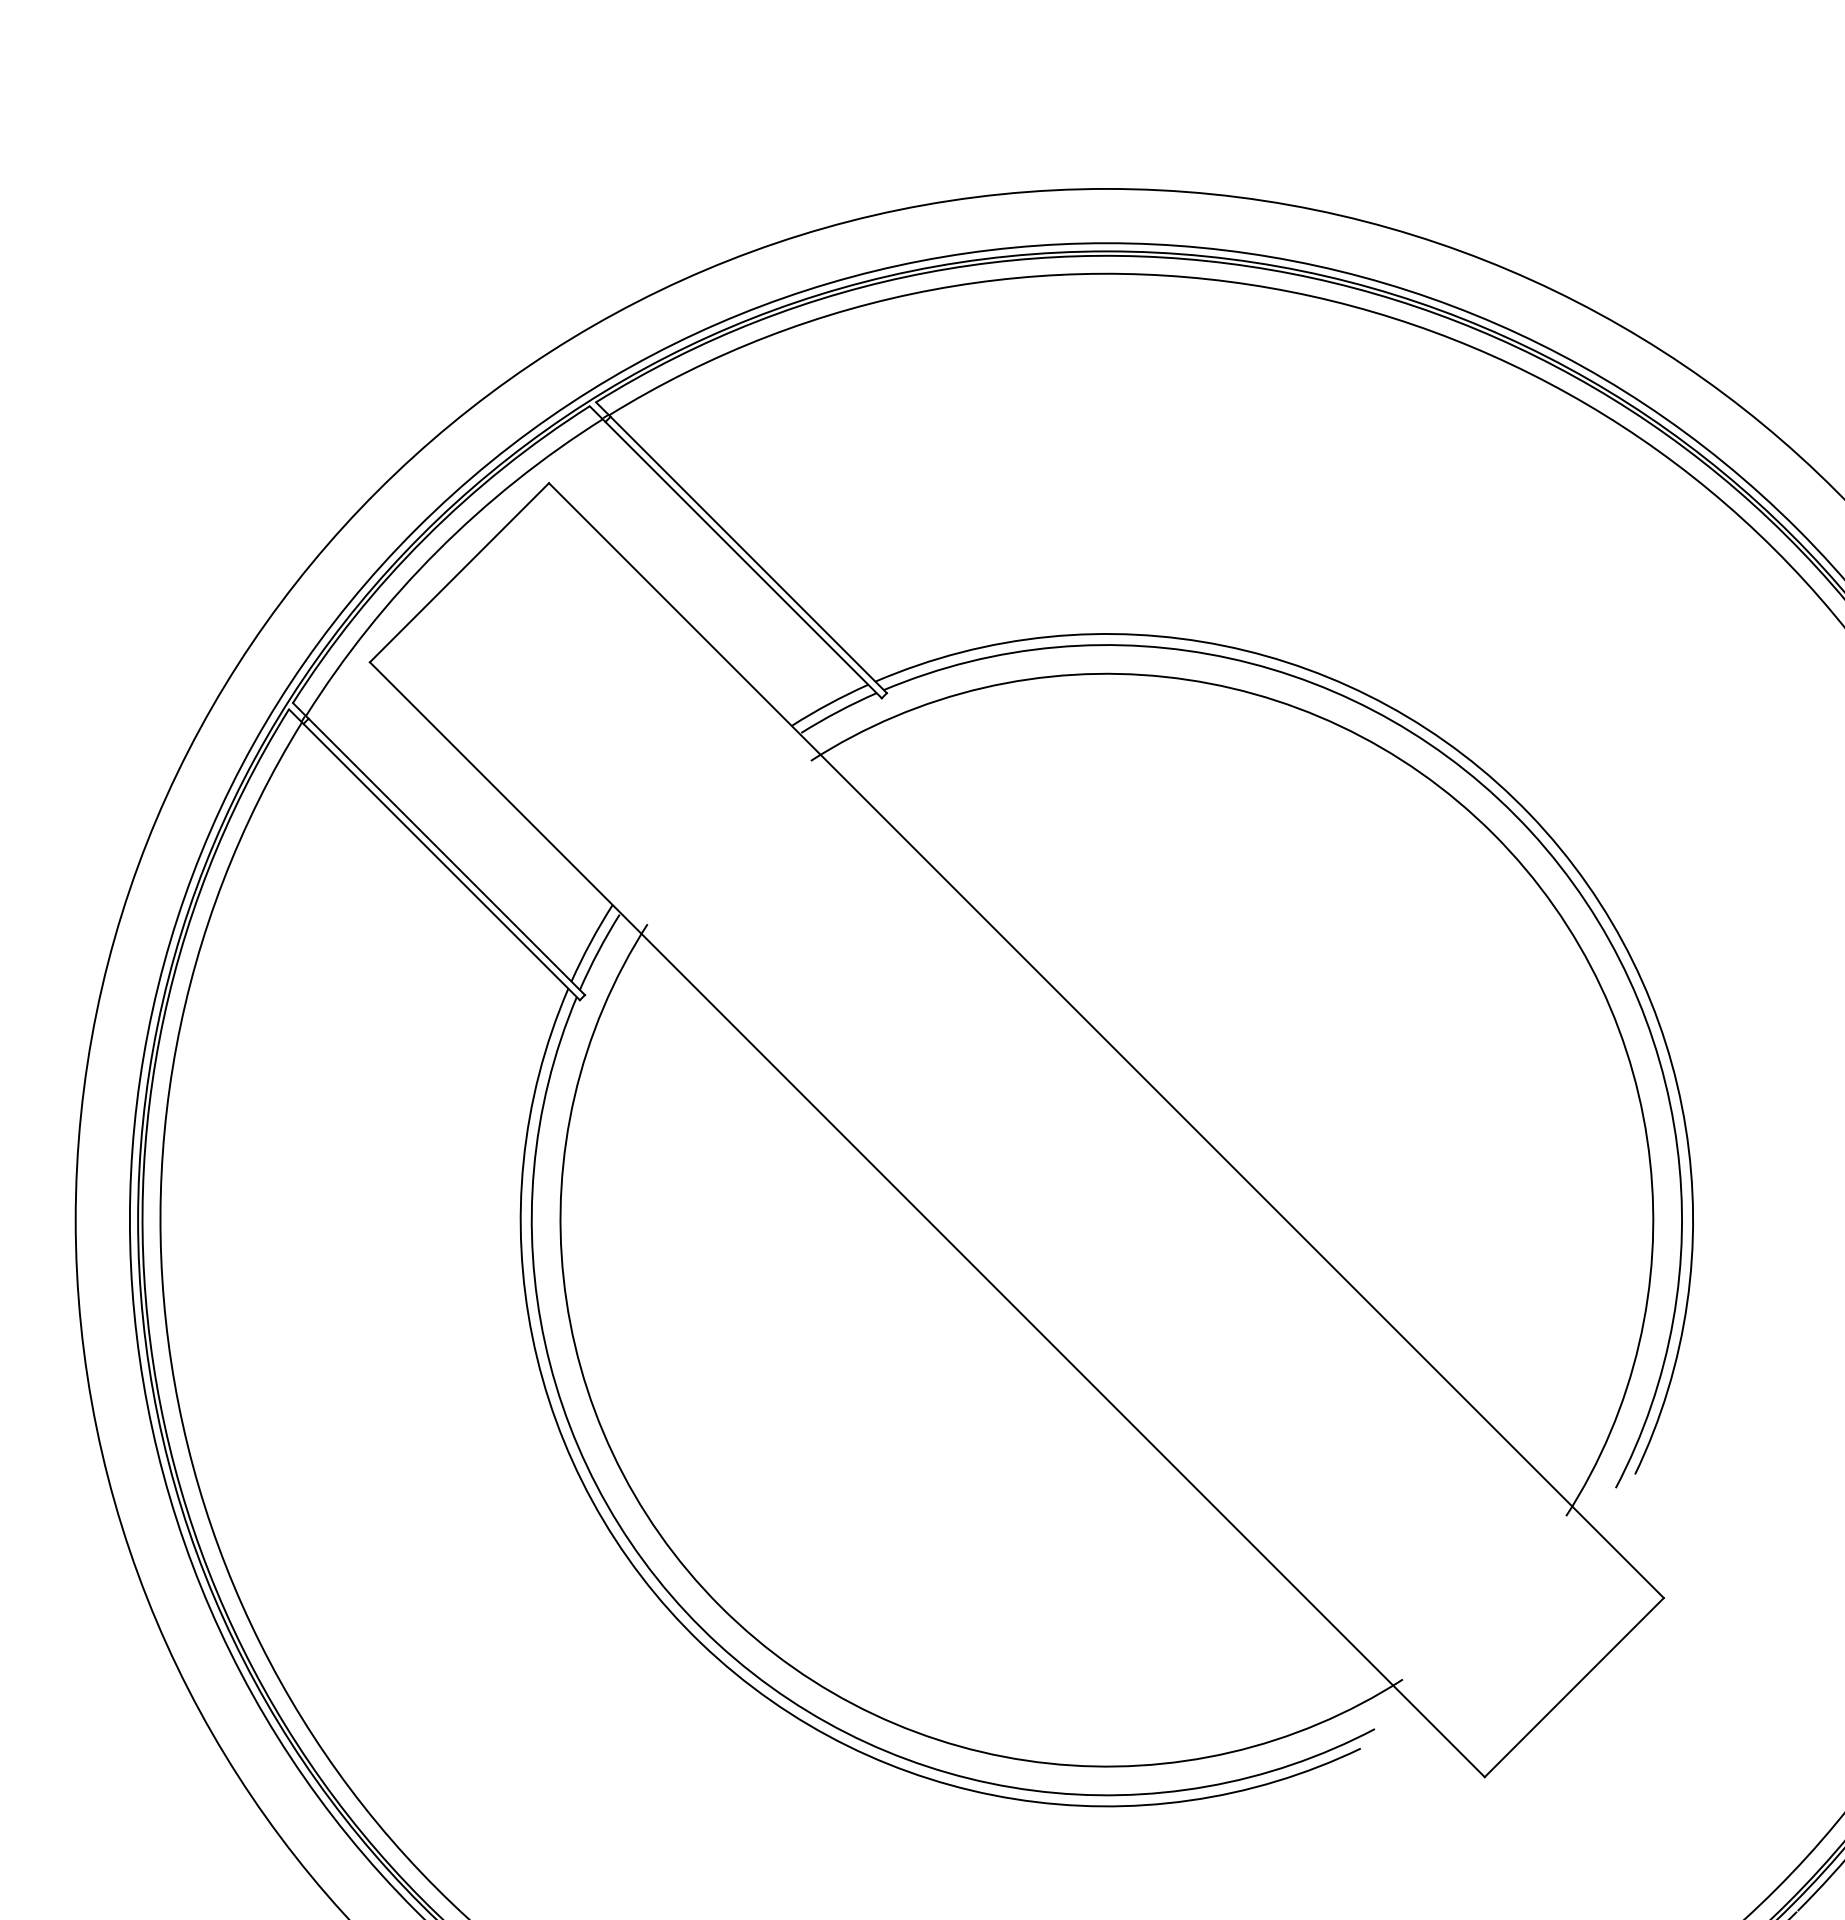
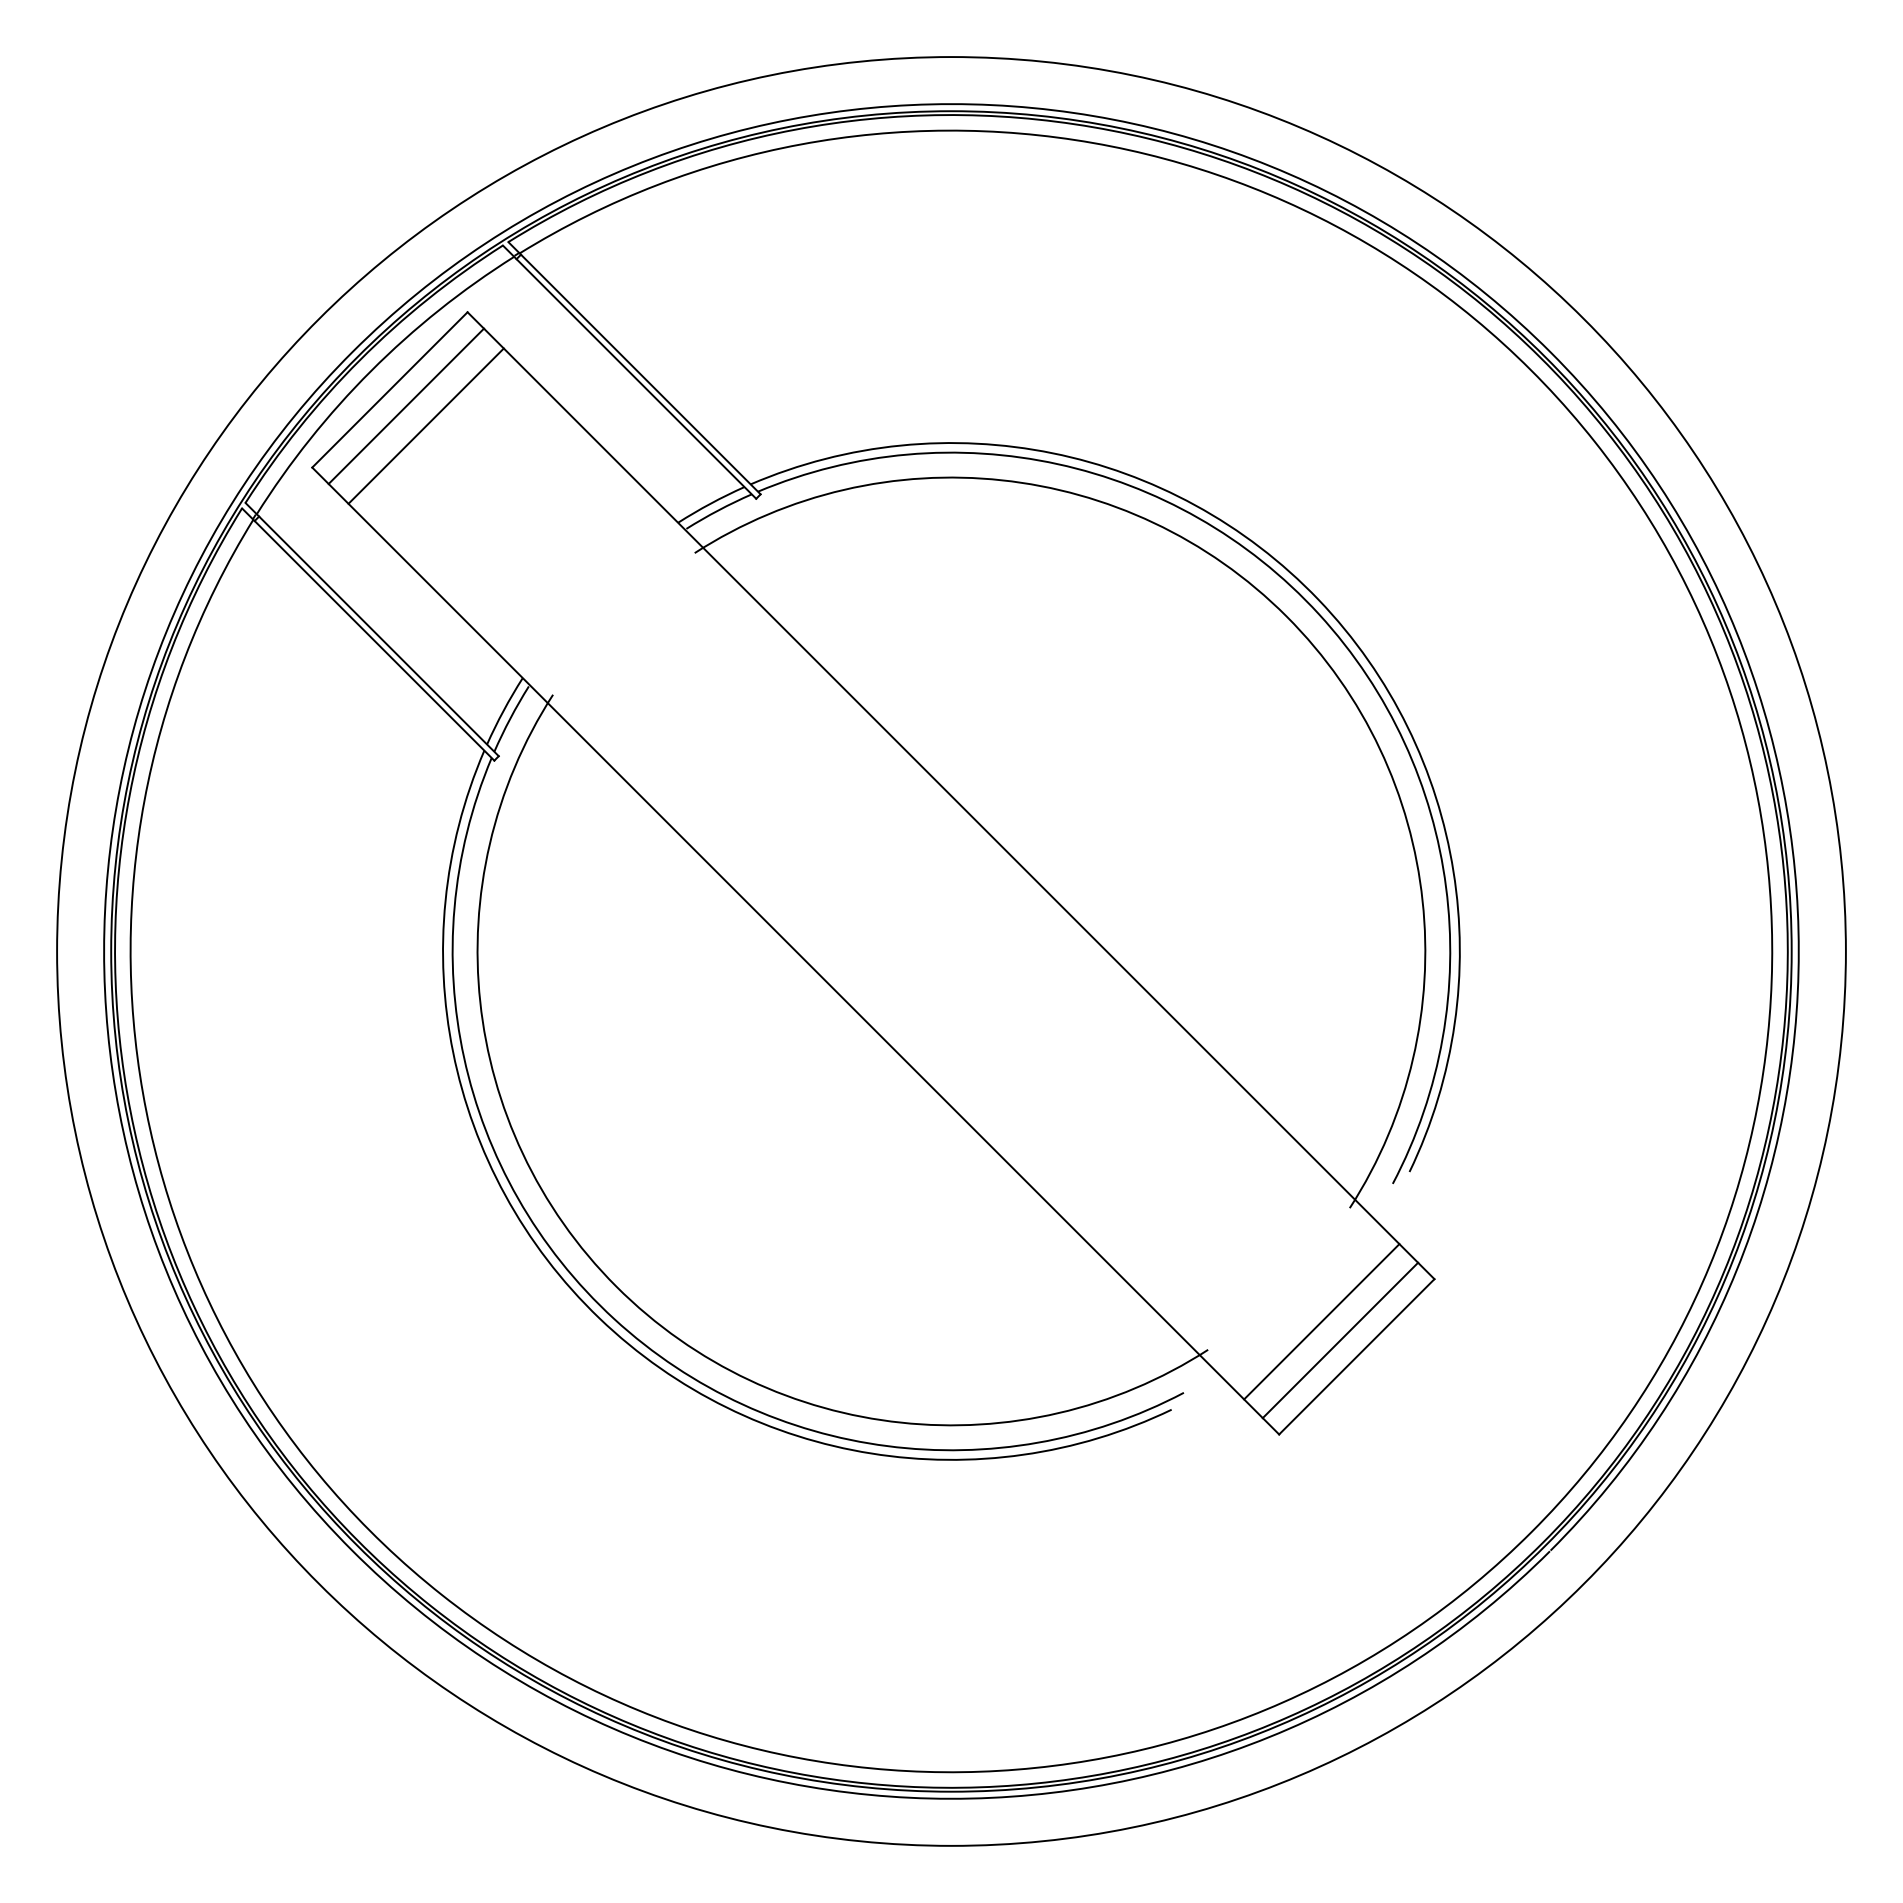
line: (478, 590) -> (406, 405), added
line: (500, 613) -> (425, 425), added
line: (1533, 1646) -> (1321, 1321), added
line: (1555, 1668) -> (1340, 1340), added

